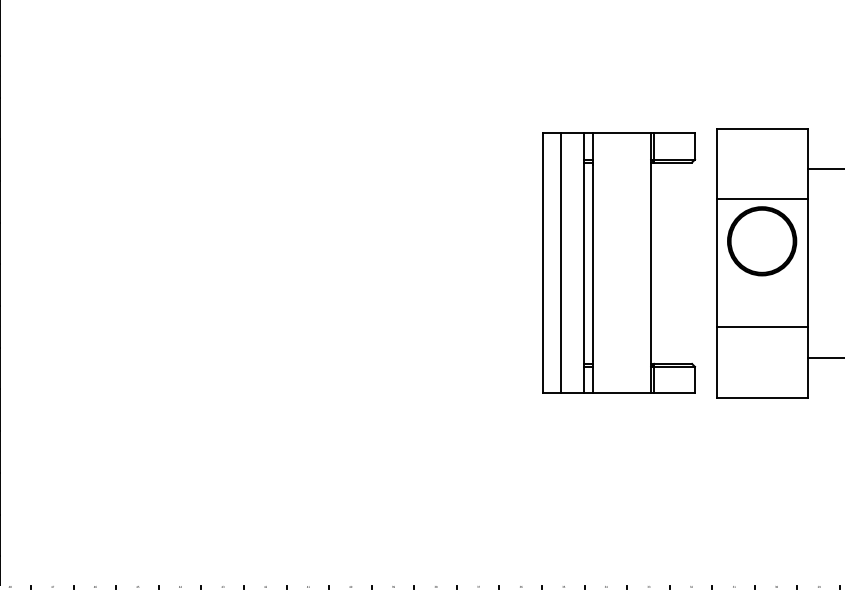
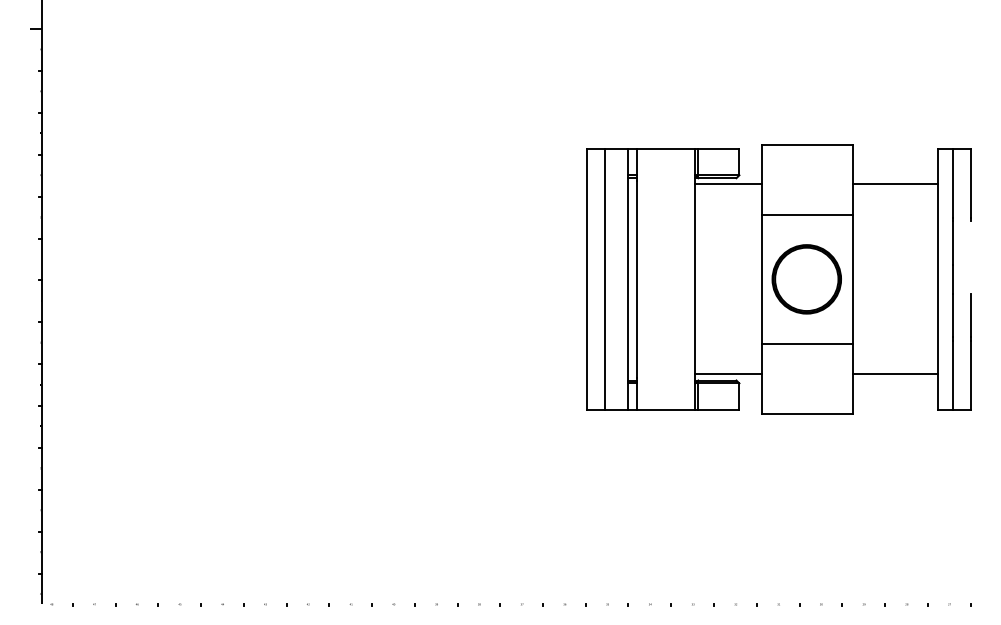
line: (684, 168) -> (728, 184), added
part: (761, 241) -> (806, 279), moved
line: (684, 357) -> (728, 374), added

